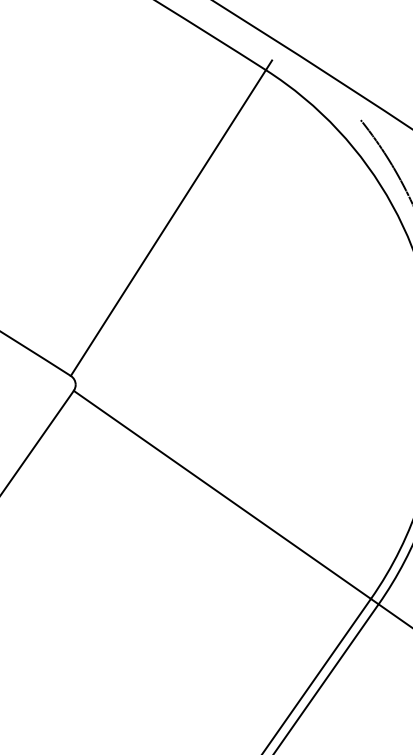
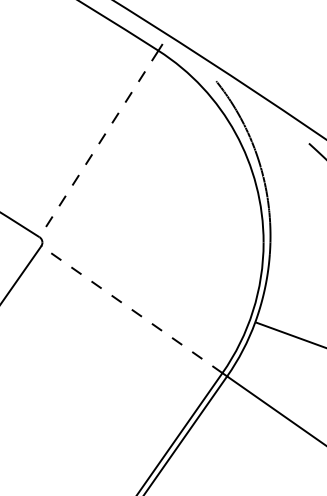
line: (167, 222) -> (98, 143), solid -> dashed
line: (221, 494) -> (131, 309), solid -> dashed

